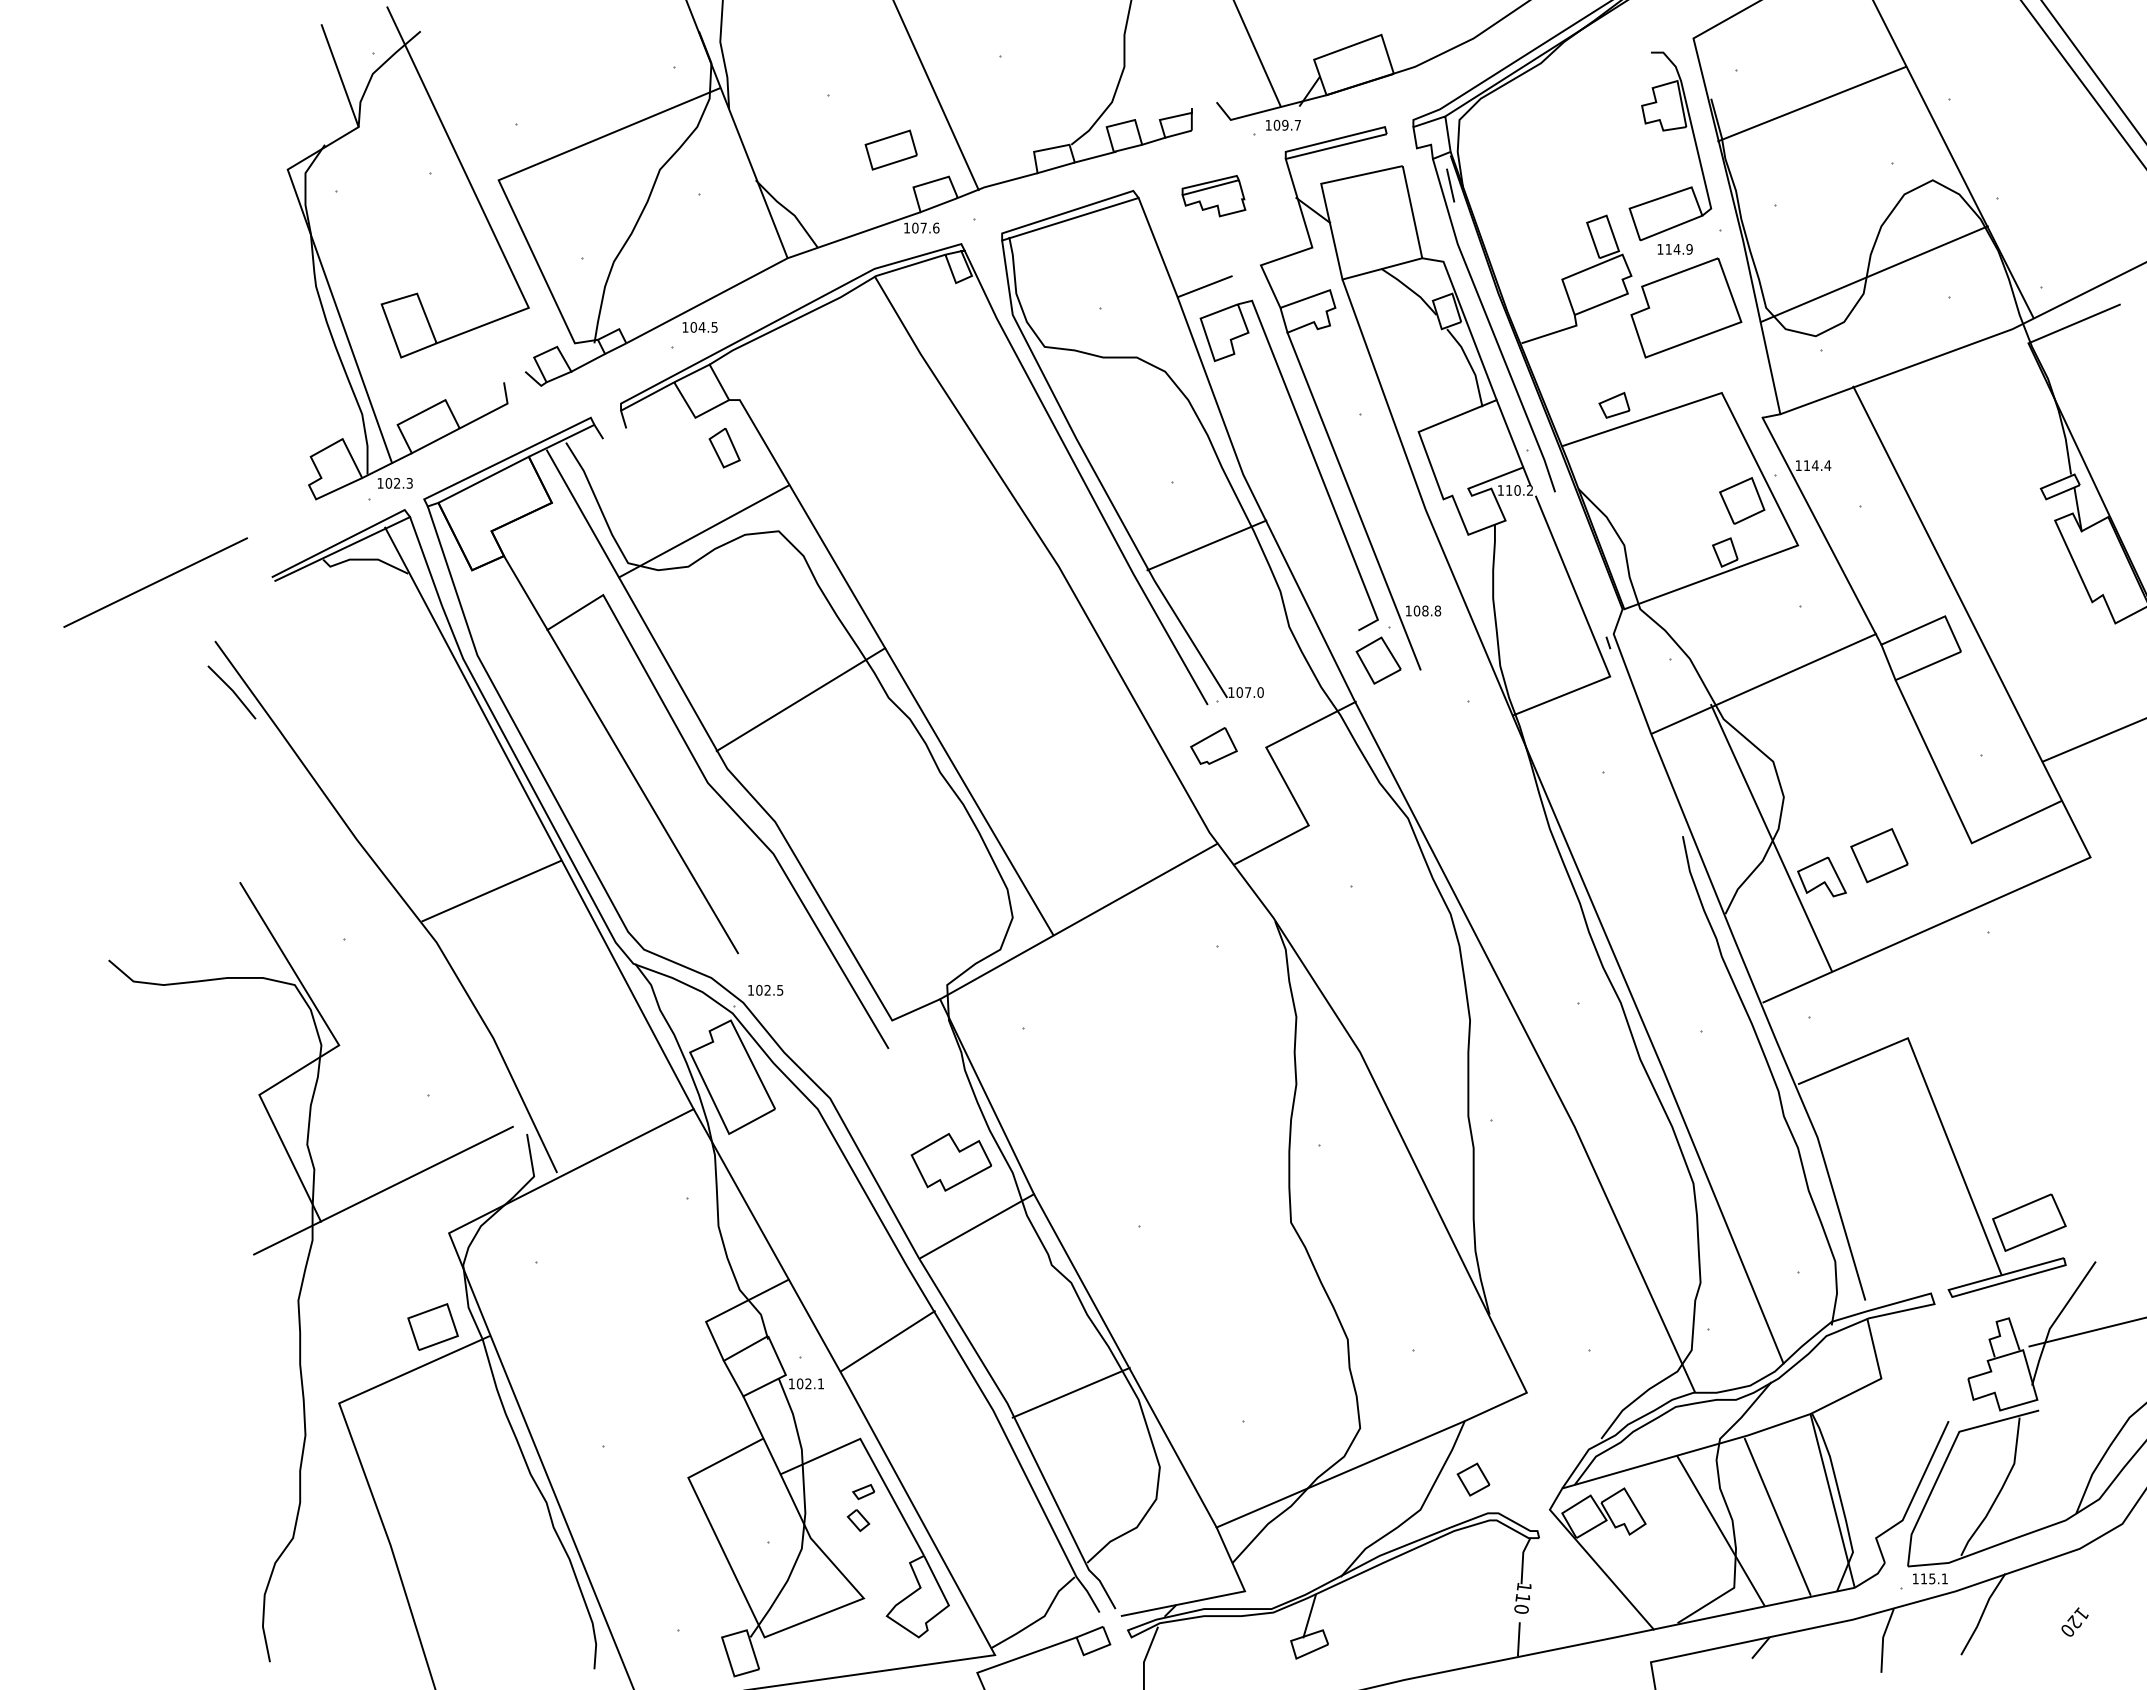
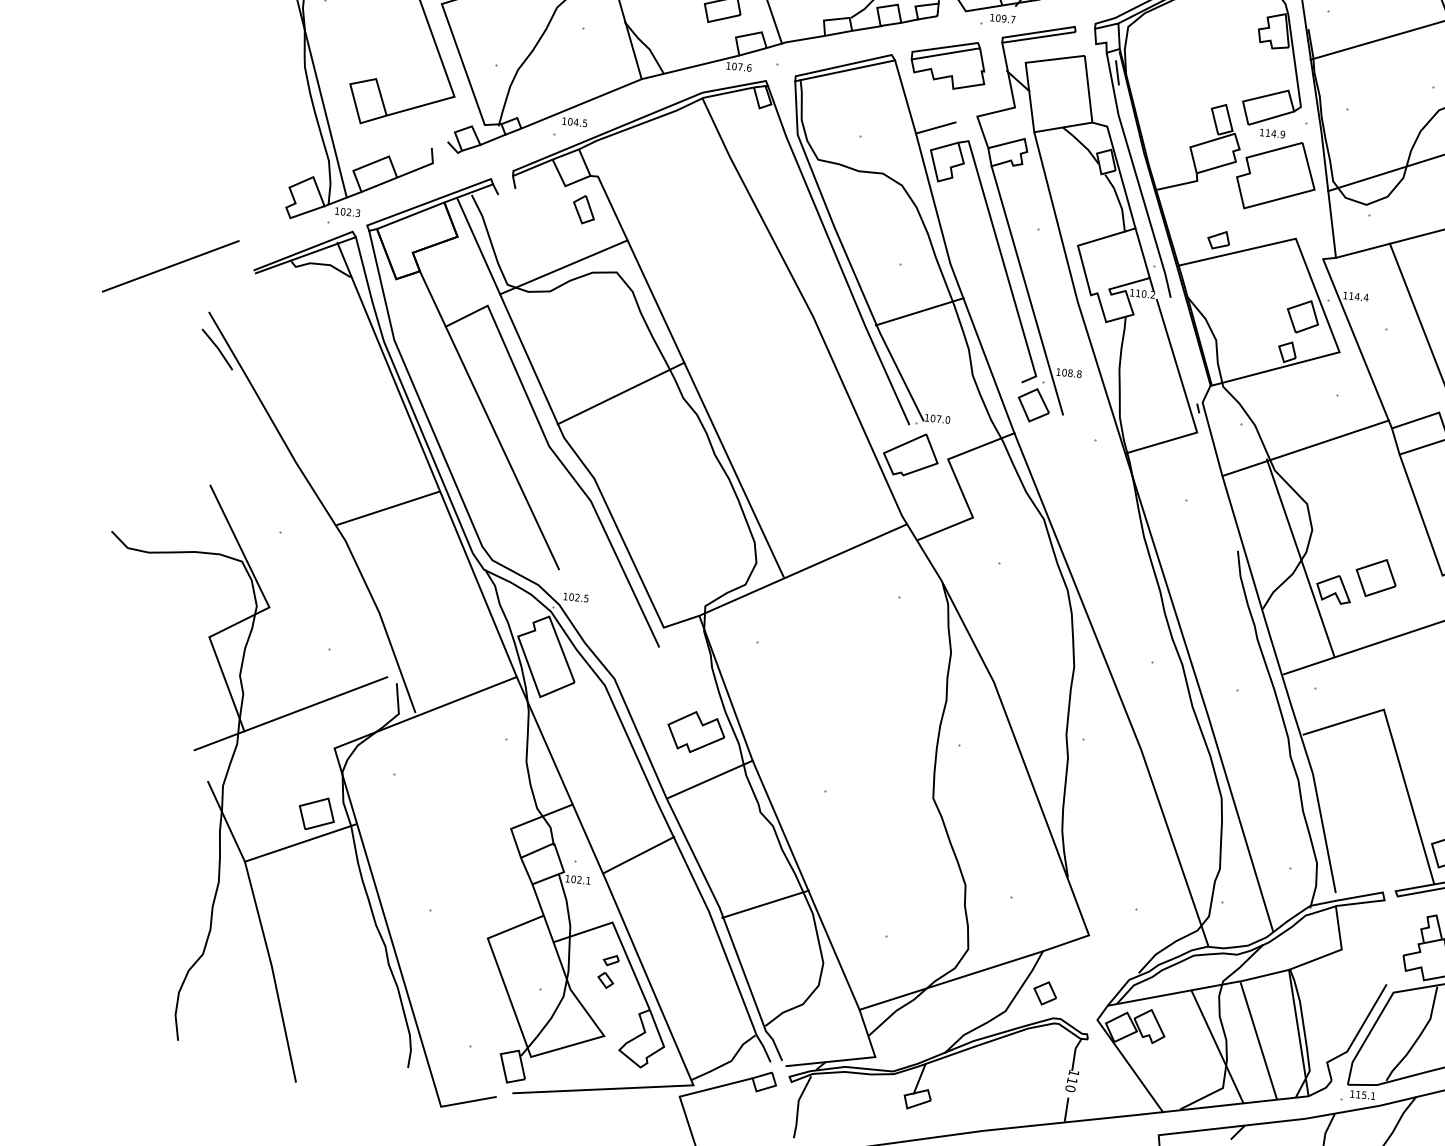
part: (1213, 195) -> (948, 63), size x1.67
part: (1213, 745) -> (910, 454), size x1.67
line: (308, 1350) -> (226, 822), added

